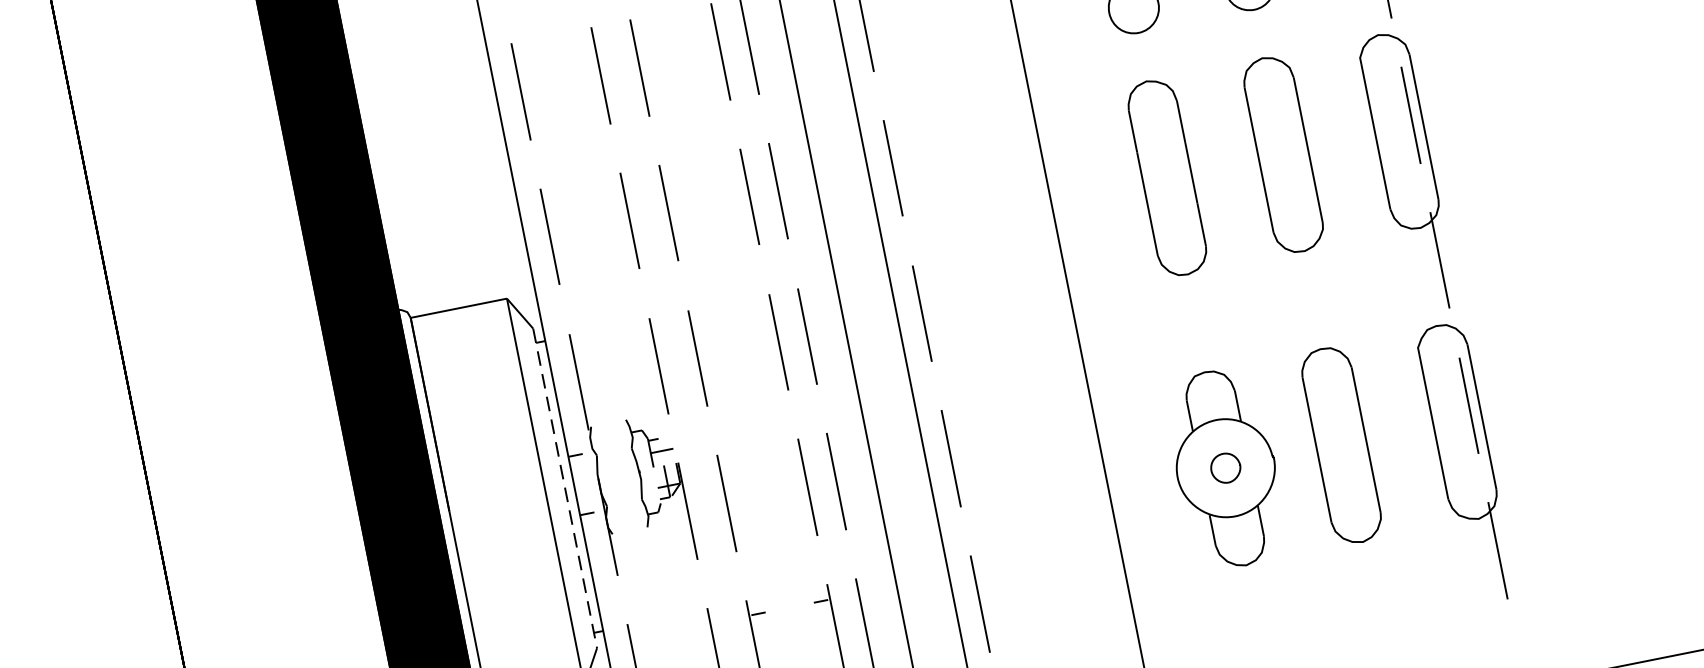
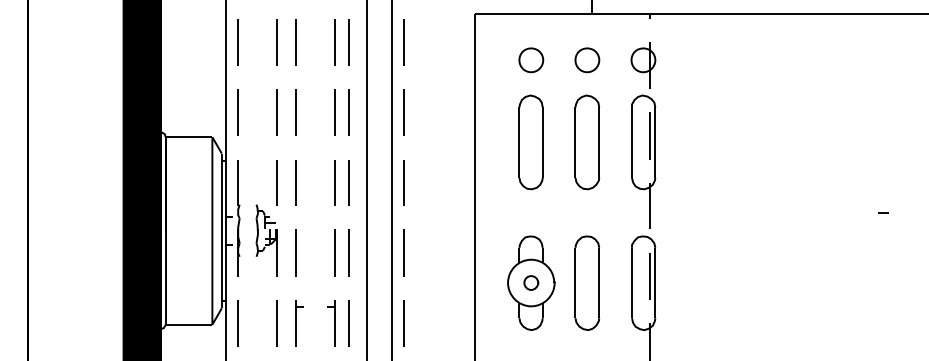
line: (564, 489) -> (221, 231), dashed -> solid

